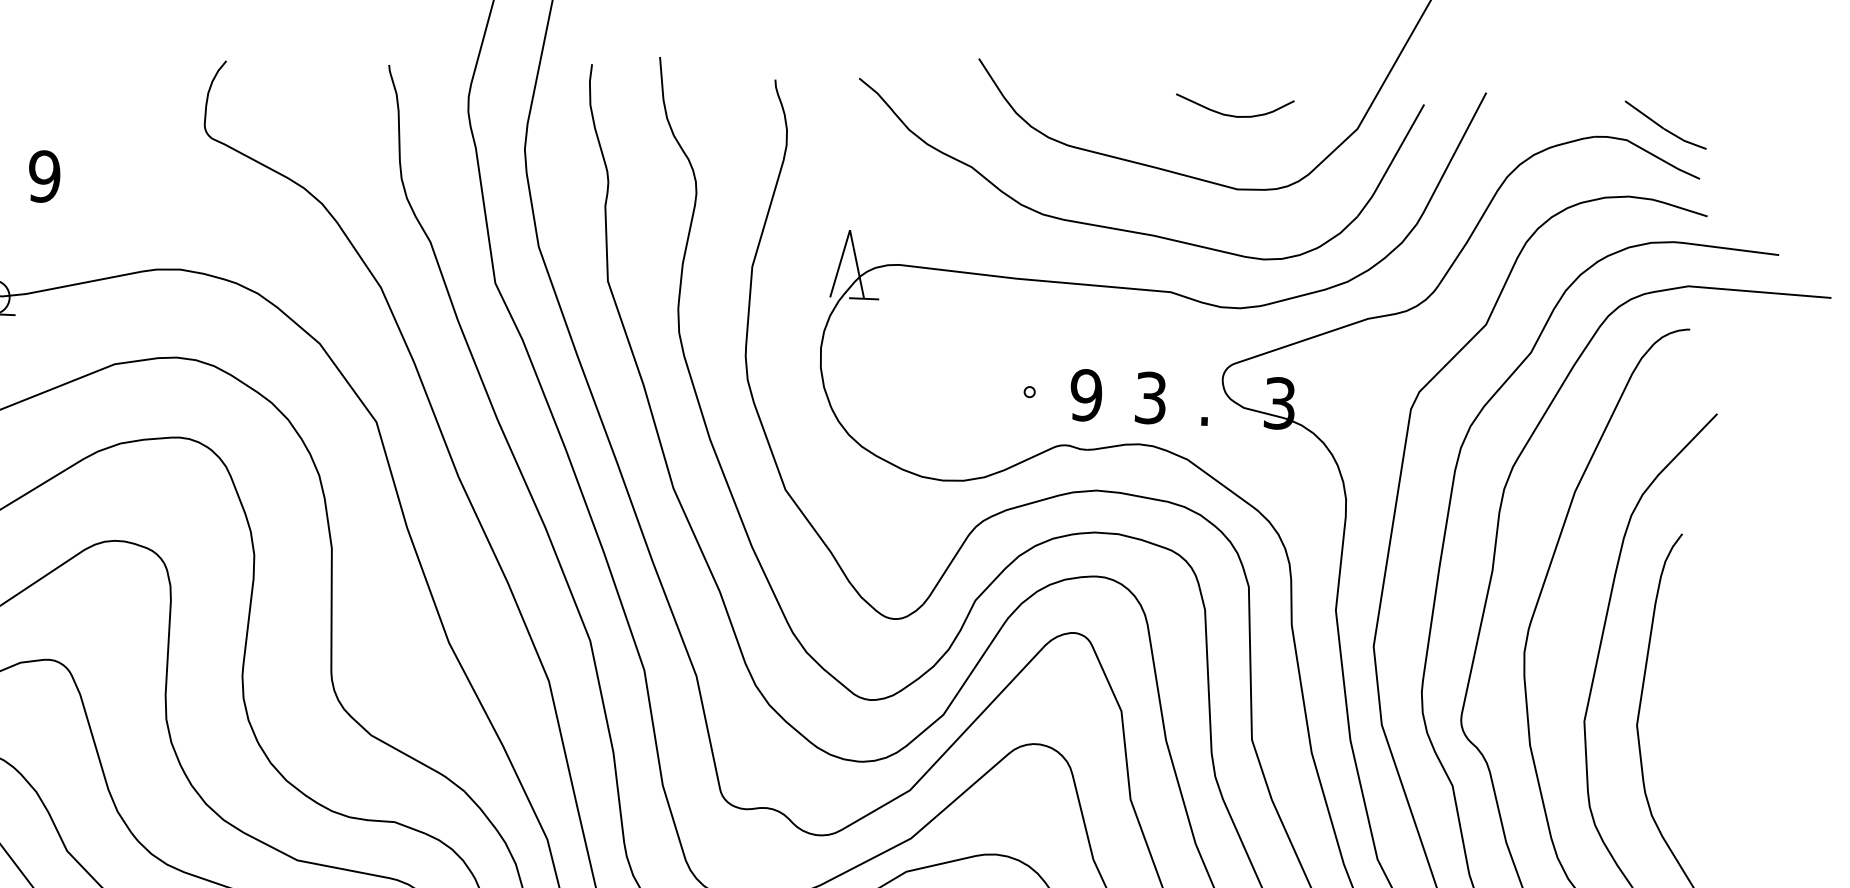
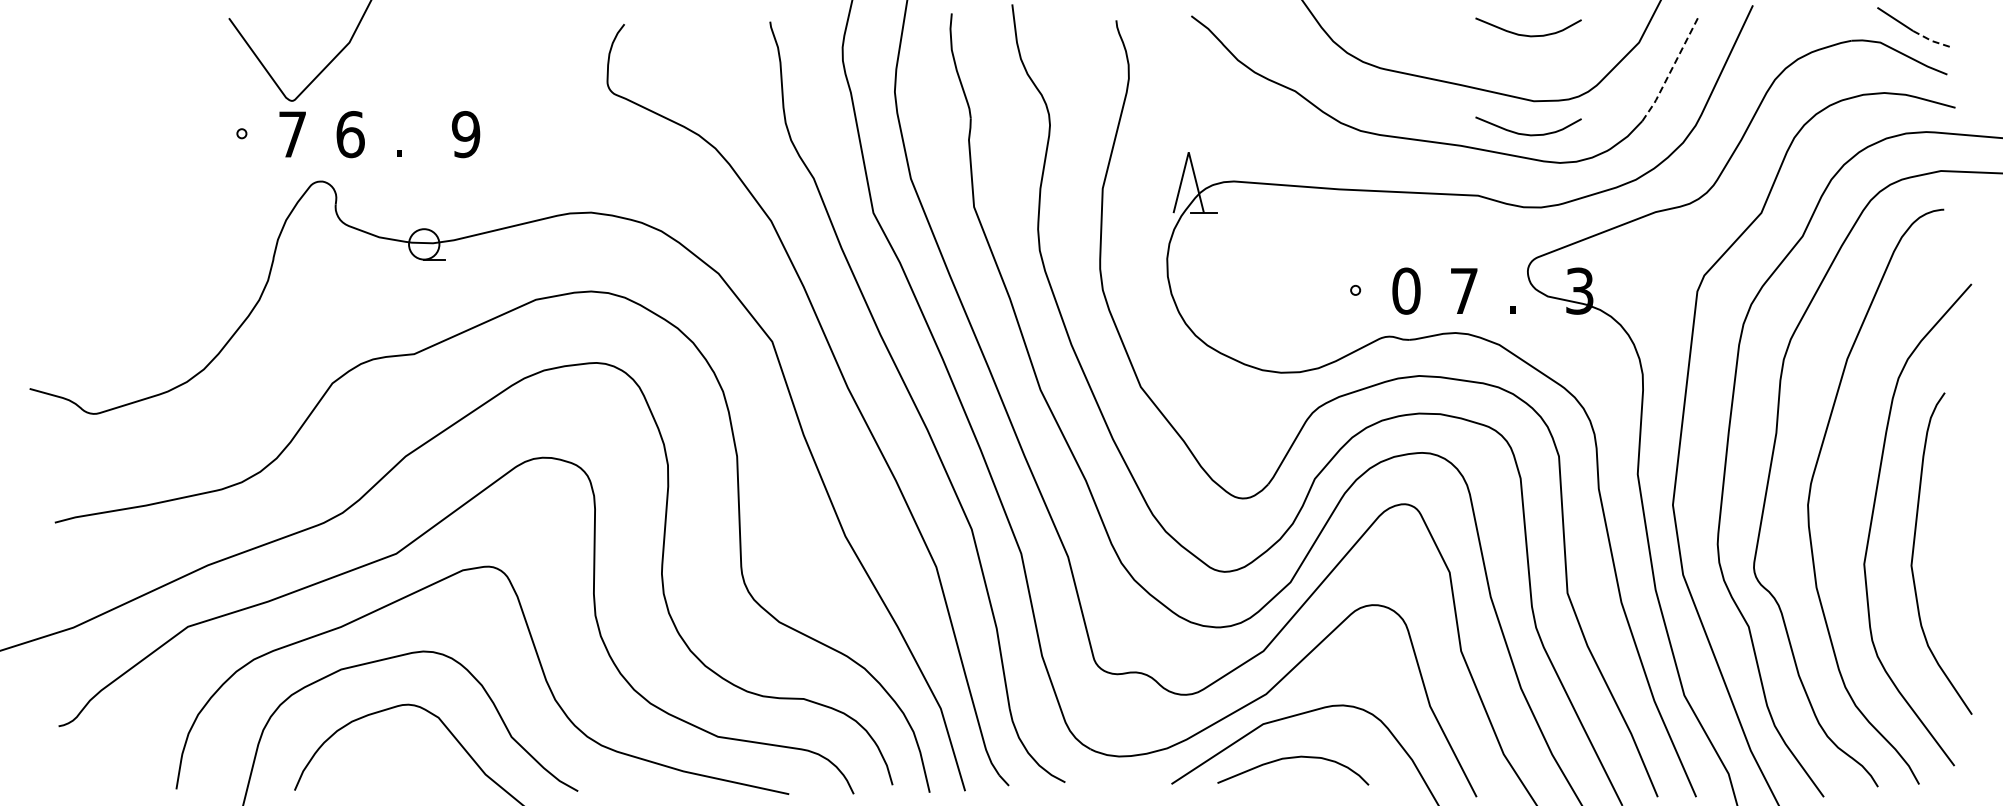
line: (1683, 141) -> (1931, 41), solid -> dashed
line: (1391, 162) -> (1670, 71), solid -> dashed
curve: (1227, 225) -> (1526, 133), added
text: (1086, 394) -> (1406, 290), 9 -> 0
text: (1150, 397) -> (1463, 290), 3 -> 7

